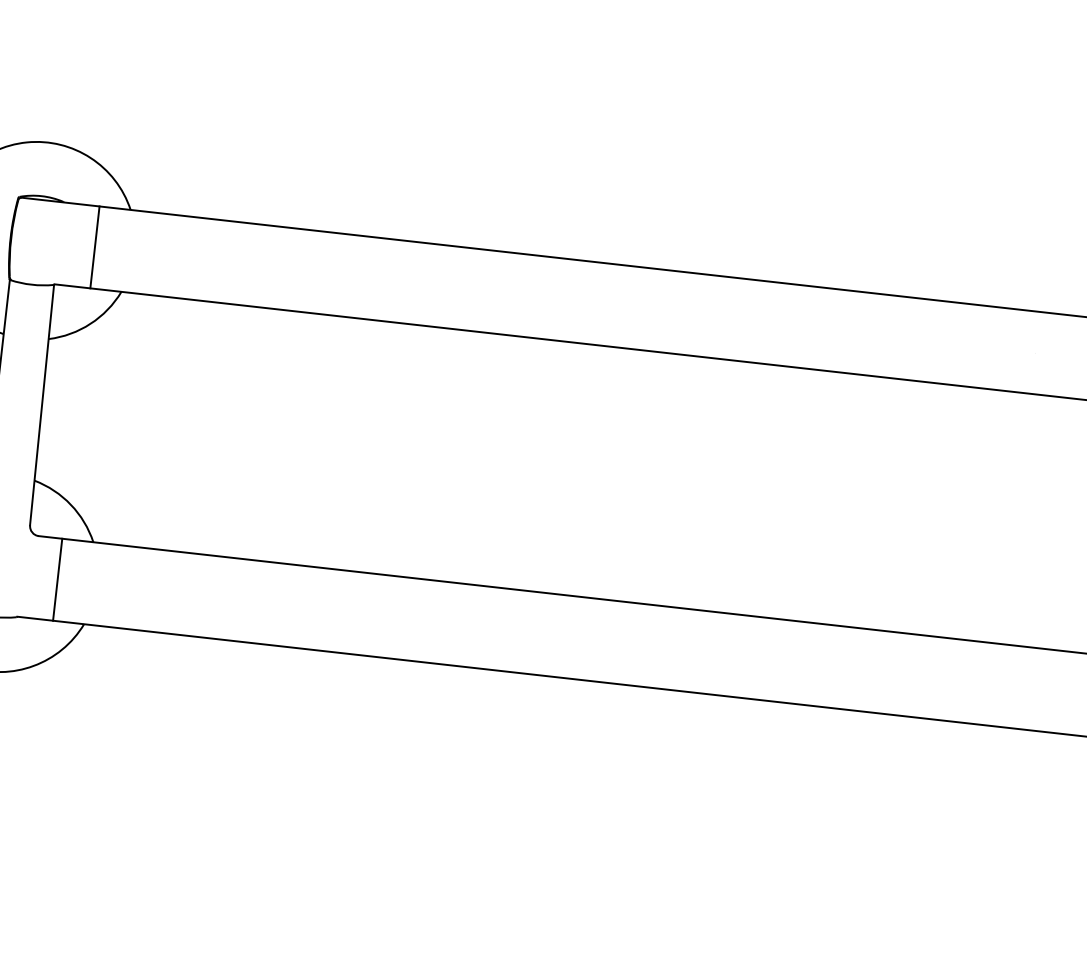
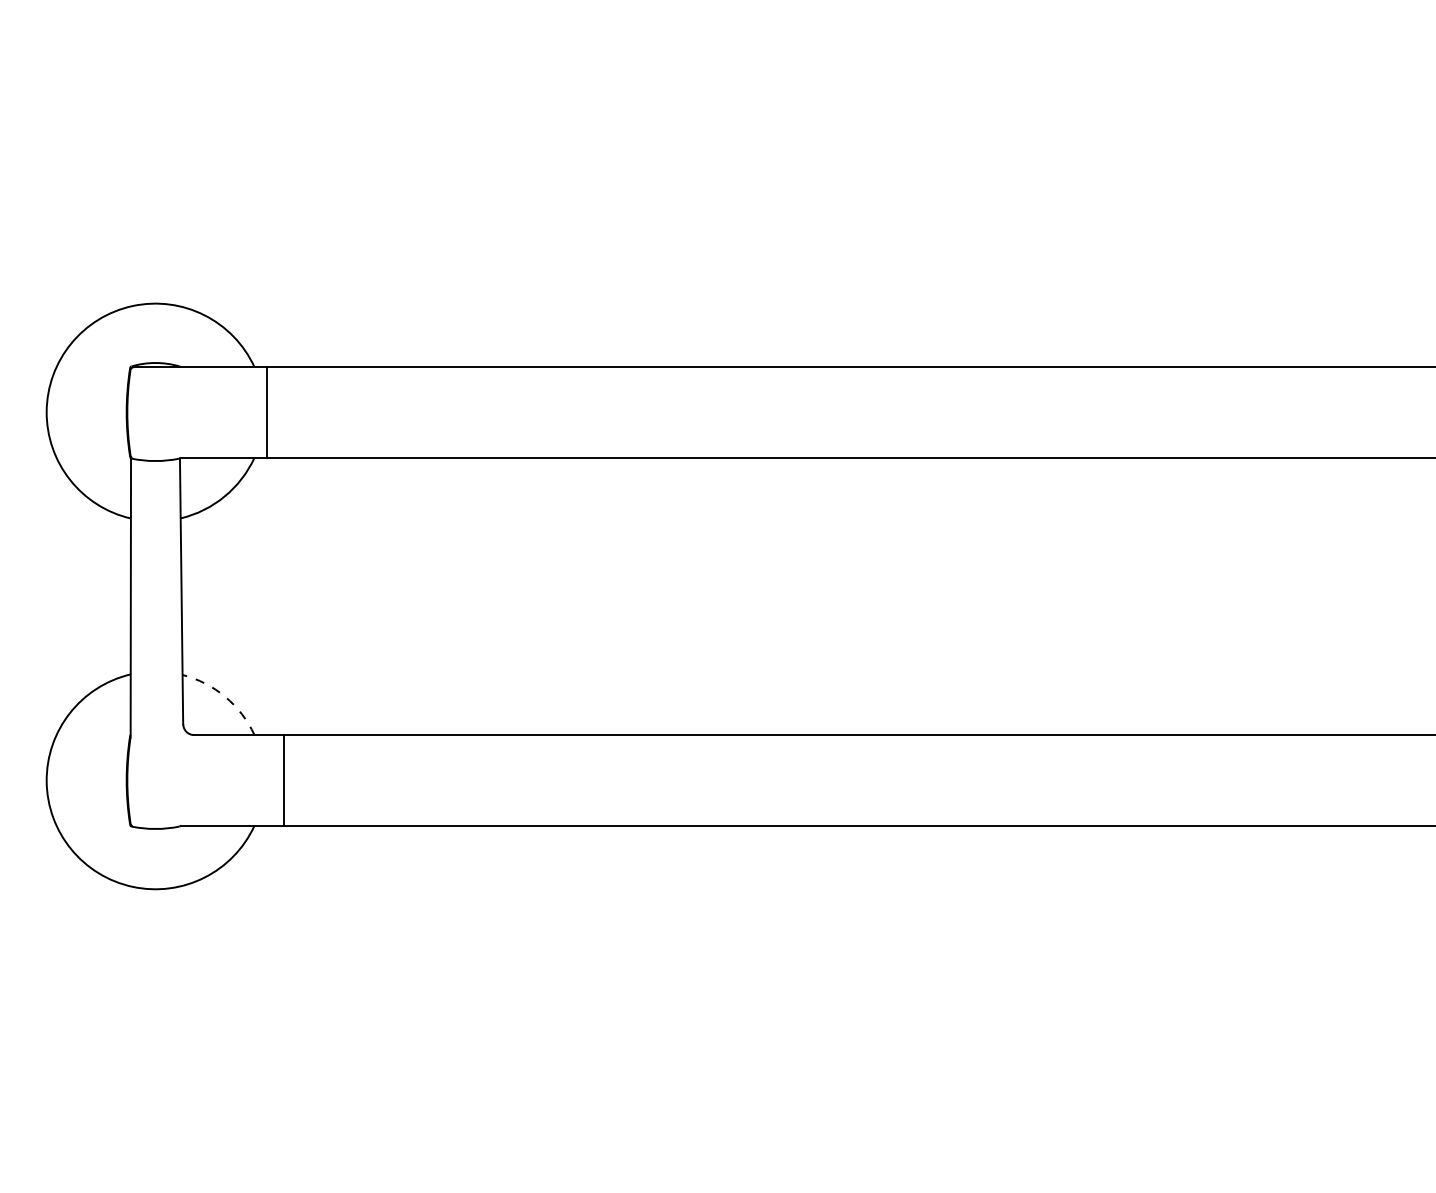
line: (95, 247) -> (267, 412), moved
arc: (71, 504) -> (225, 696), solid -> dashed
line: (58, 579) -> (284, 780), moved

